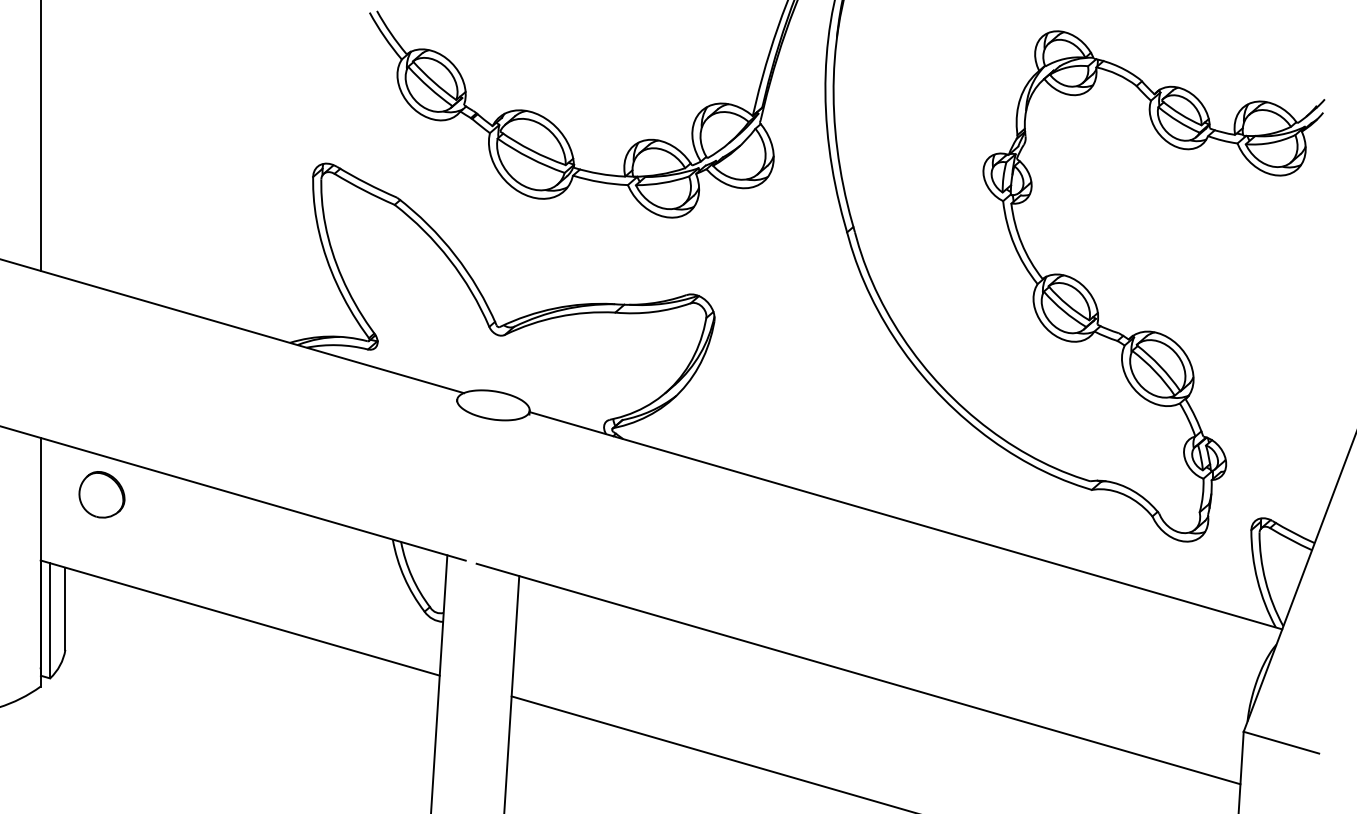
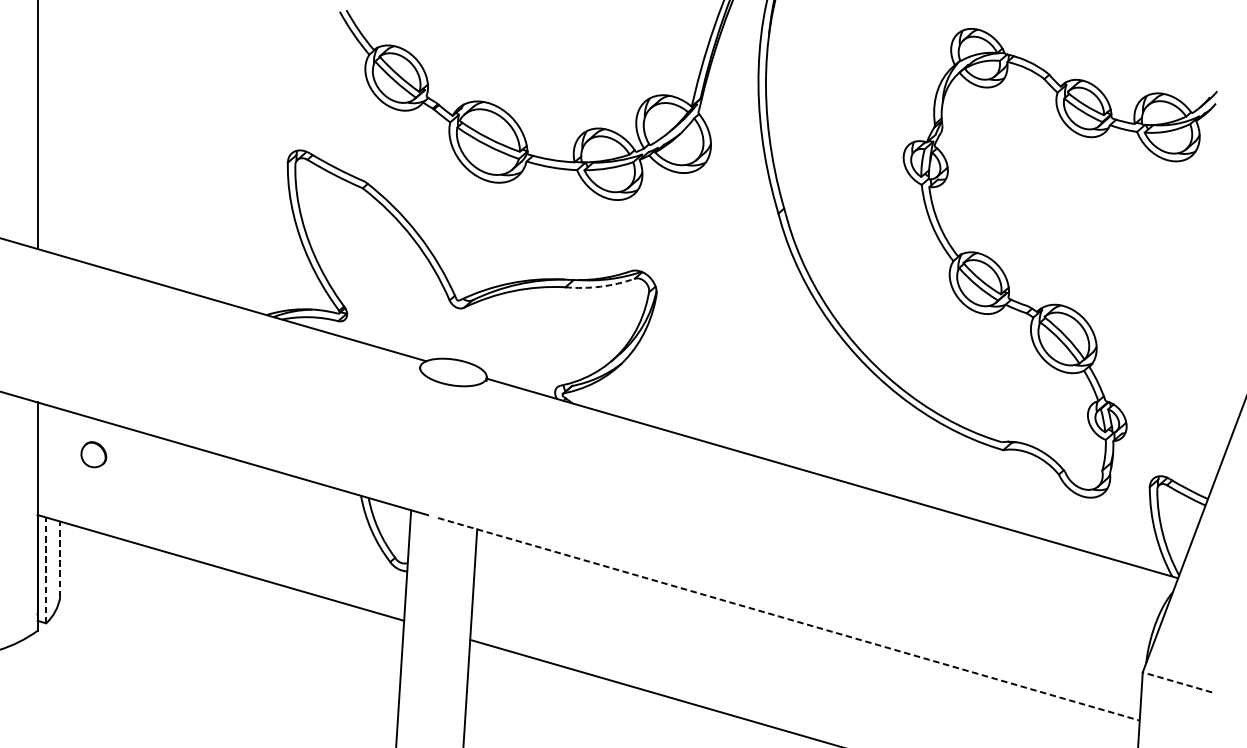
arc: (653, 311) -> (600, 286), solid -> dashed
part: (101, 494) -> (93, 454), size x0.6
line: (65, 608) -> (60, 559), solid -> dashed
line: (50, 620) -> (46, 570), solid -> dashed
line: (859, 674) -> (789, 619), solid -> dashed
line: (1280, 742) -> (1176, 682), solid -> dashed

